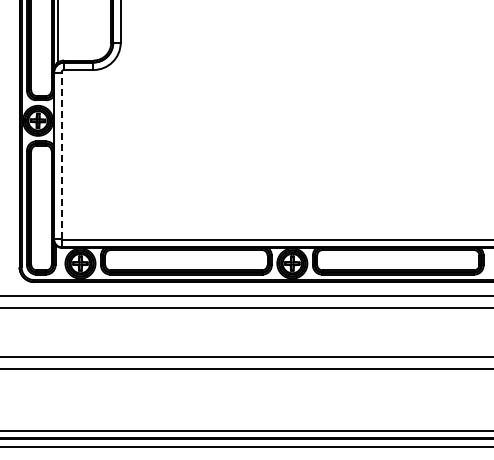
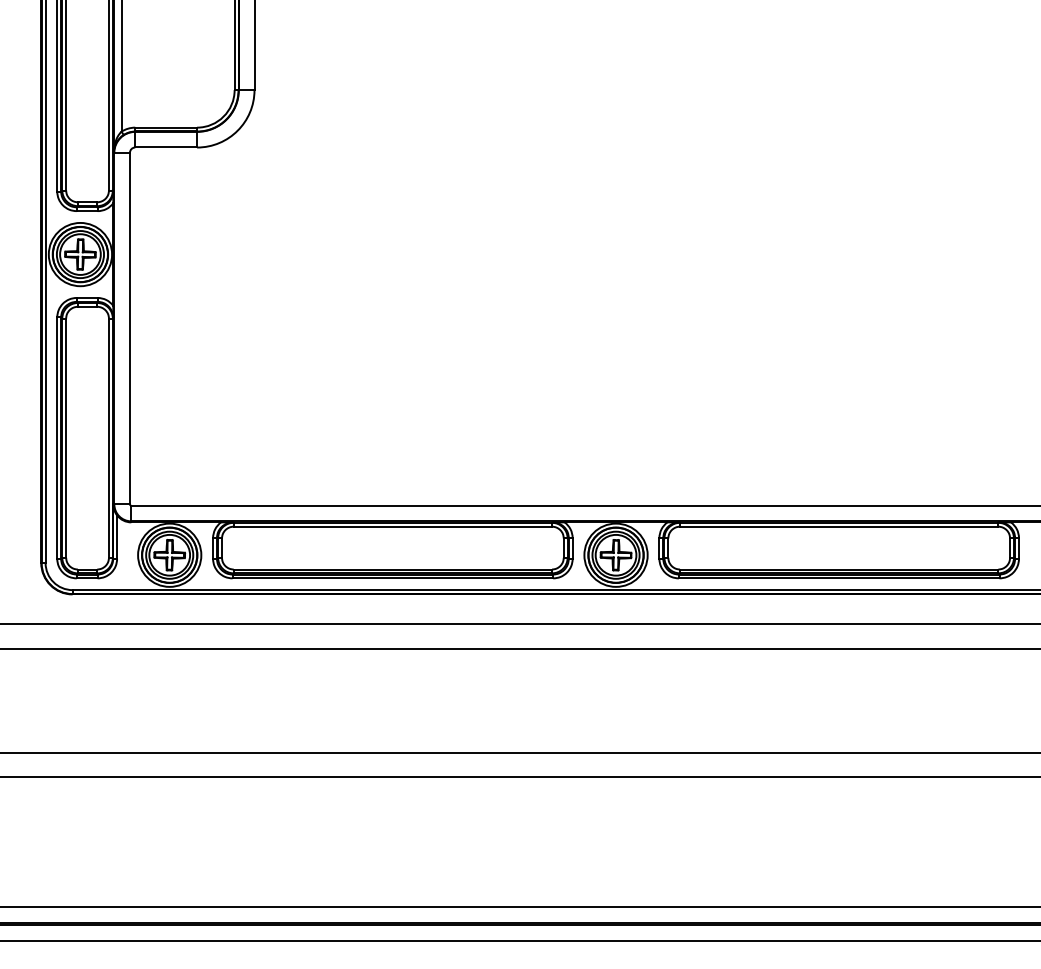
line: (61, 155) -> (129, 327), dashed -> solid

